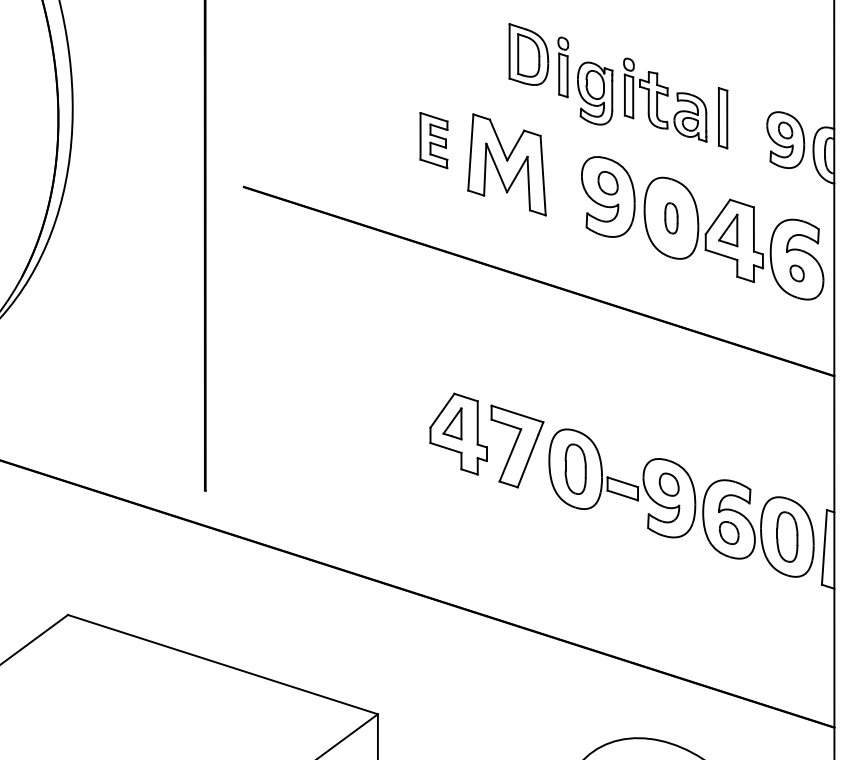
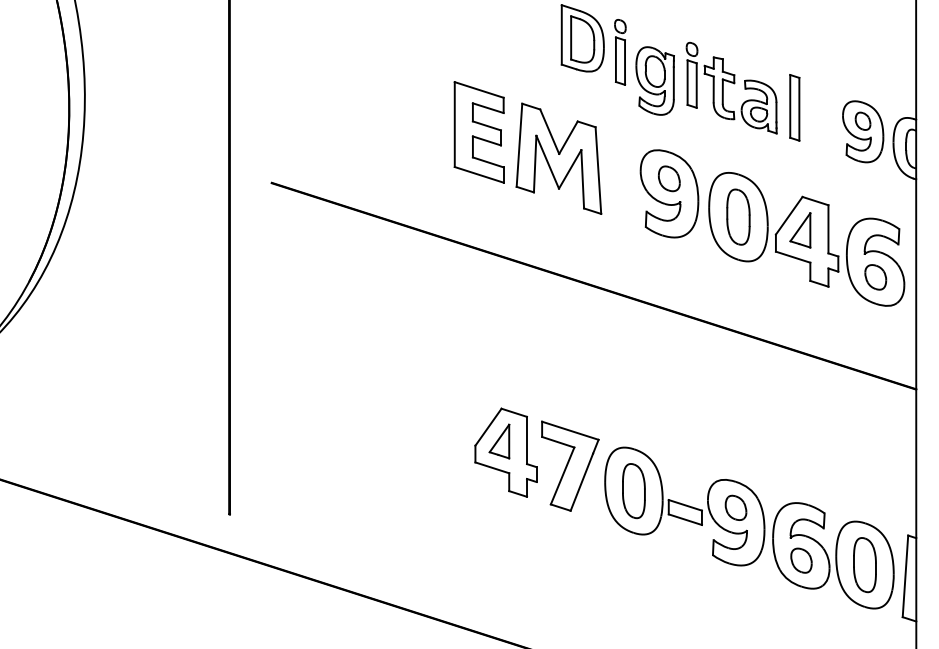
part: (433, 140) -> (478, 132), size x1.67
part: (671, 218) -> (738, 217), size x1.67
part: (796, 273) -> (874, 277), size x1.43

